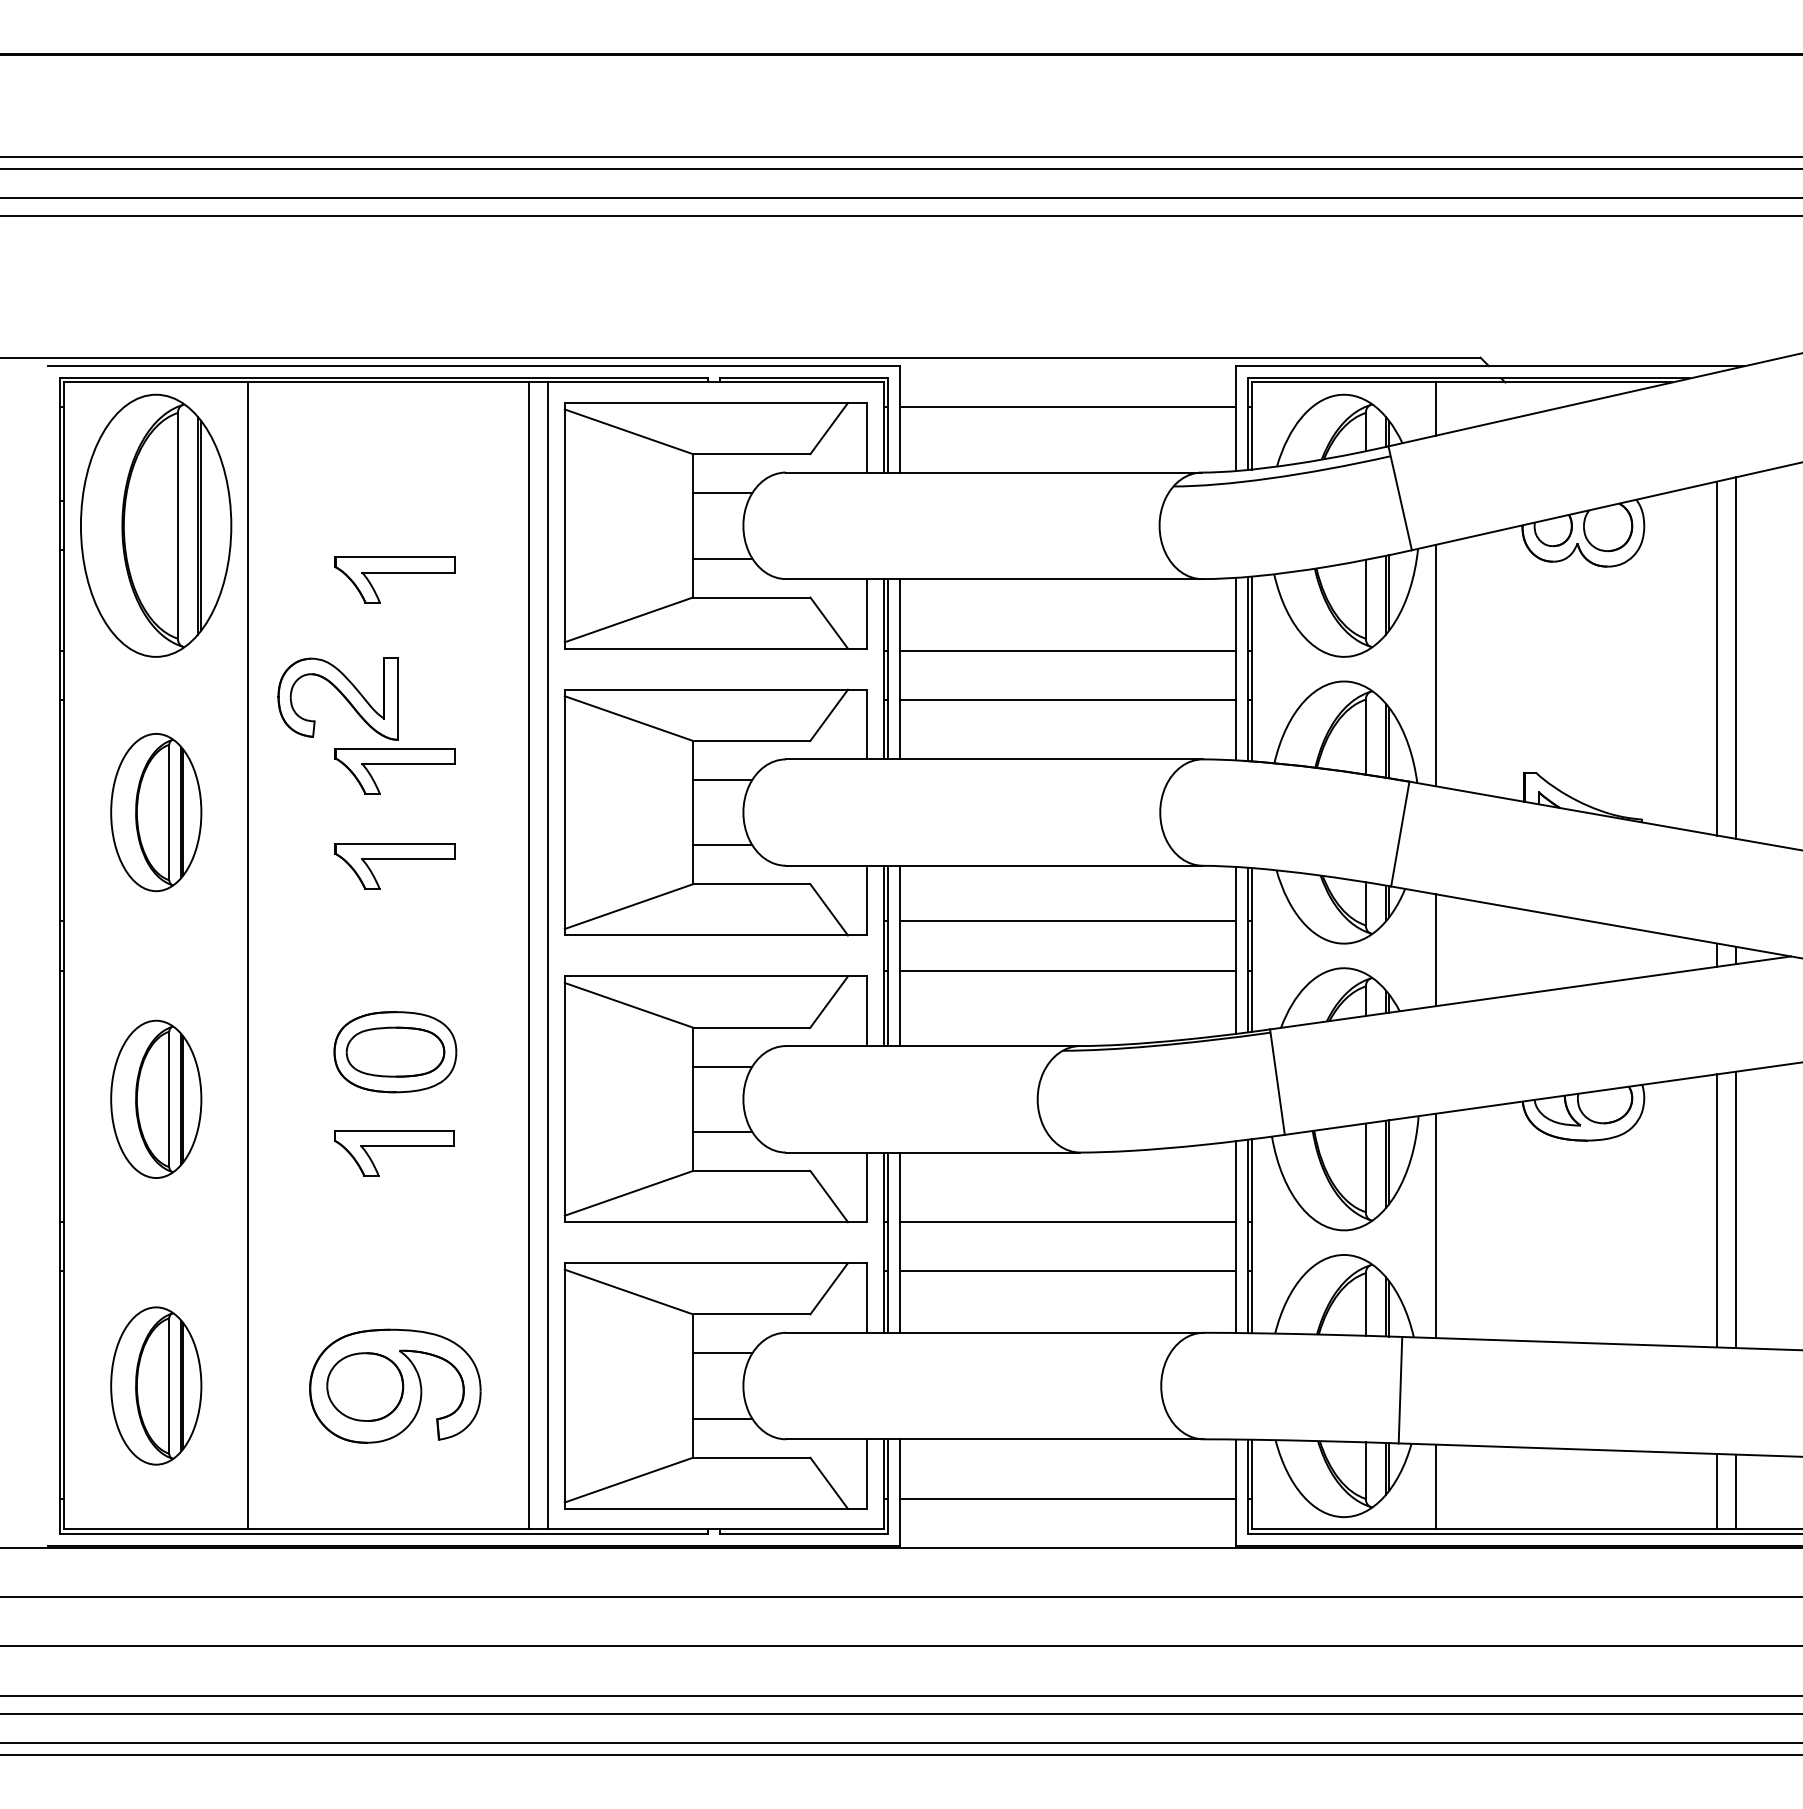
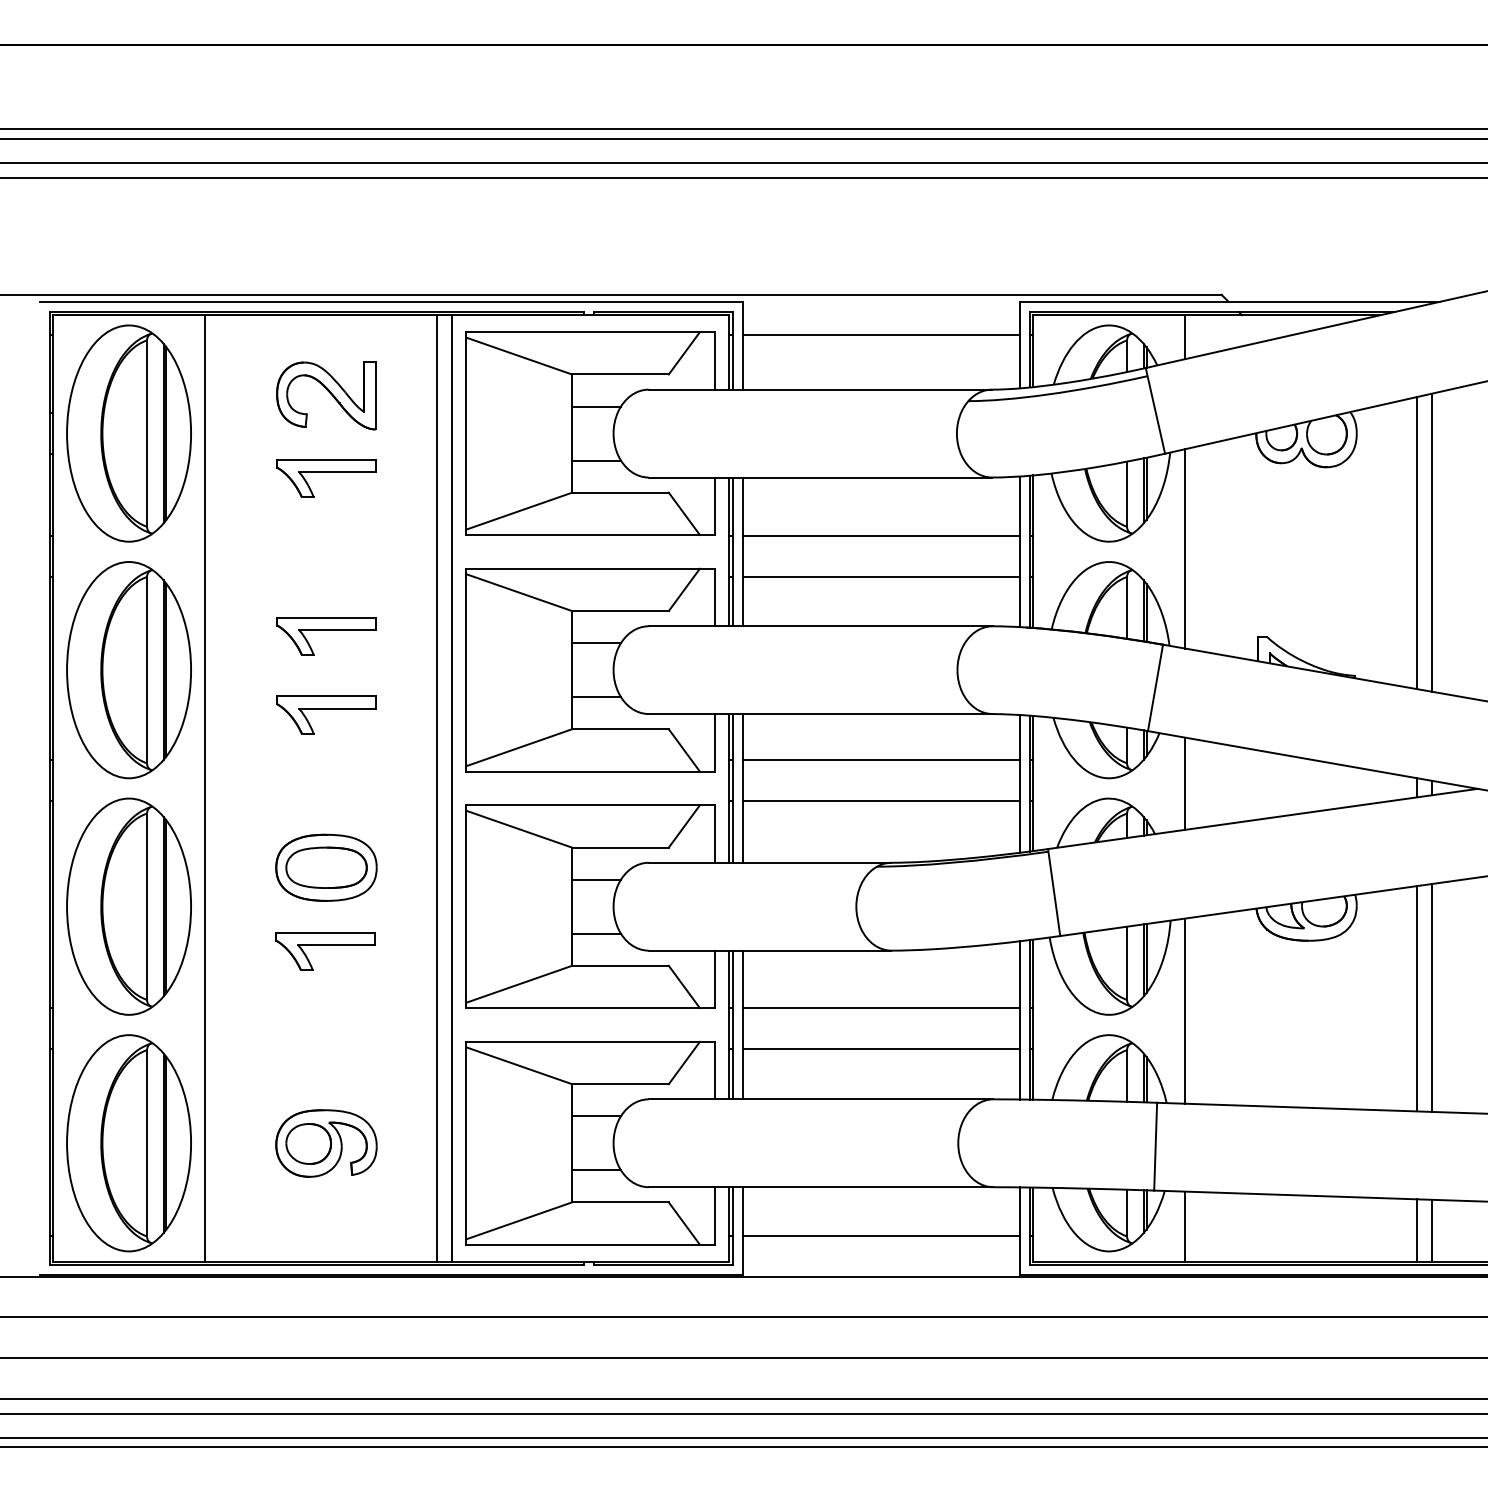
part: (337, 698) -> (325, 395), moved
part: (156, 812) -> (129, 670), size x1.67
part: (156, 1099) -> (129, 906), size x1.67
part: (156, 1385) -> (129, 1142), size x1.67
part: (395, 1386) -> (326, 1143), size x0.71

